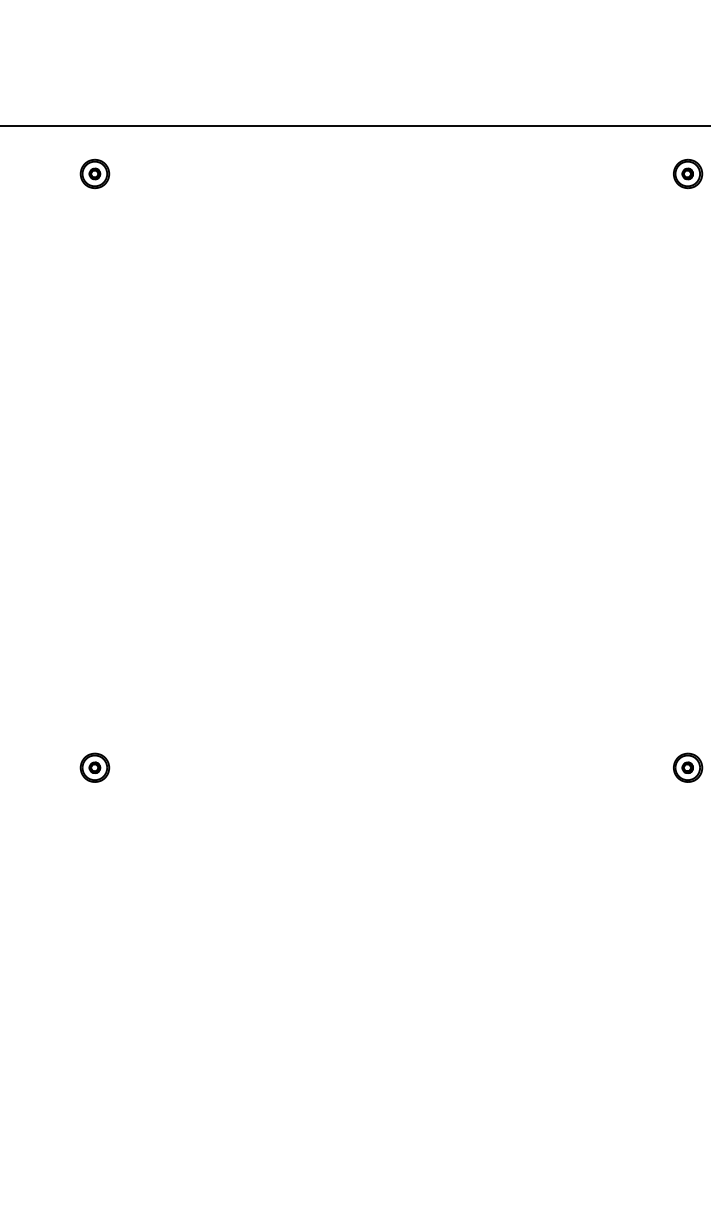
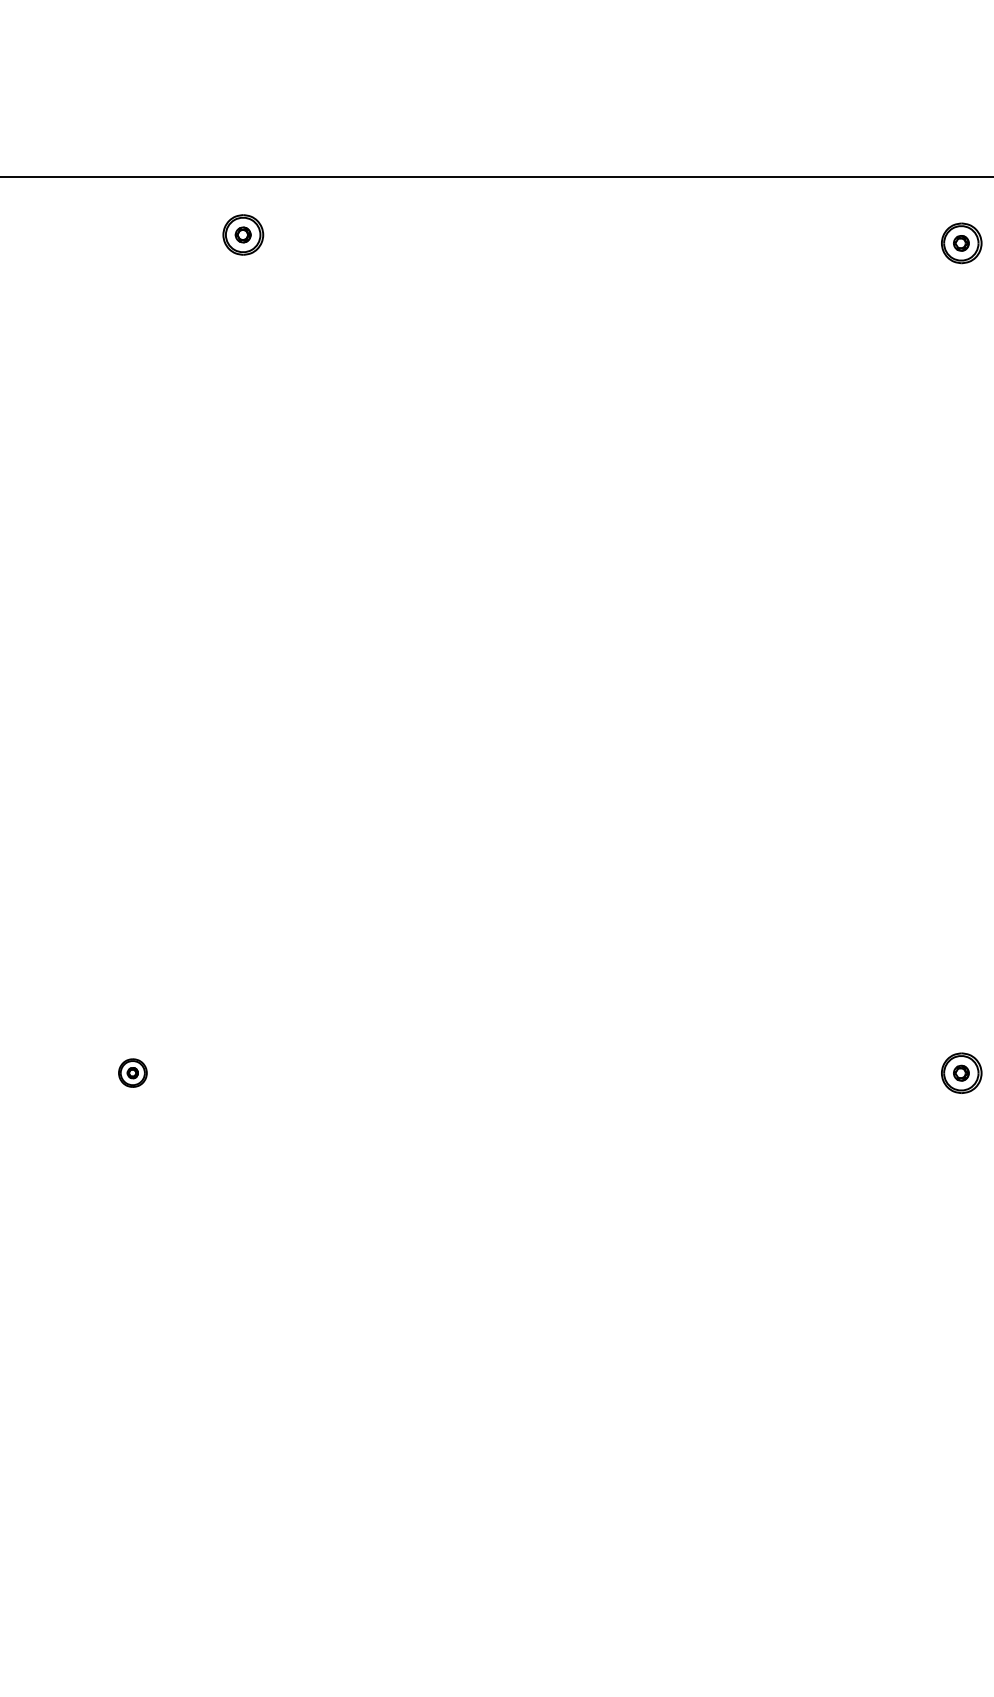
part: (94, 173) -> (242, 234), moved
part: (94, 767) -> (132, 1072), size x0.7

